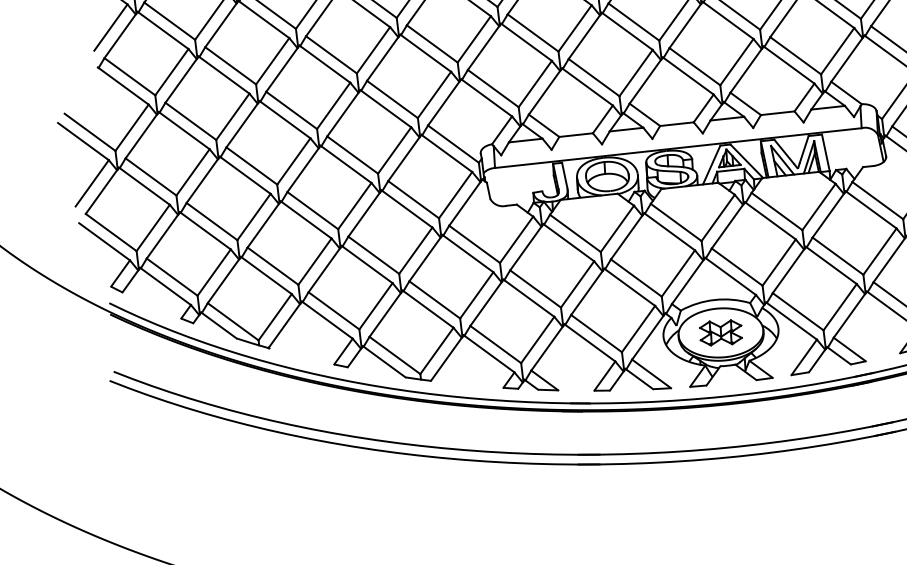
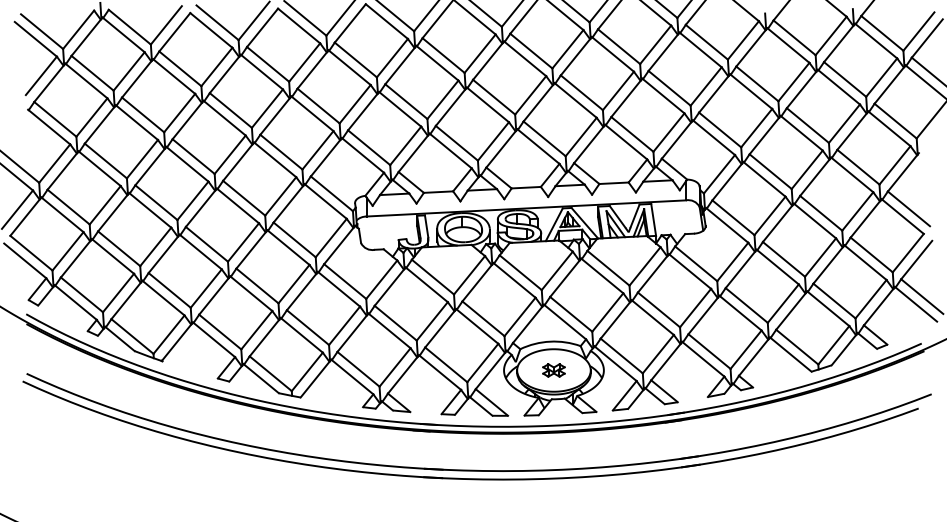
part: (720, 332) -> (553, 370), size x0.6

